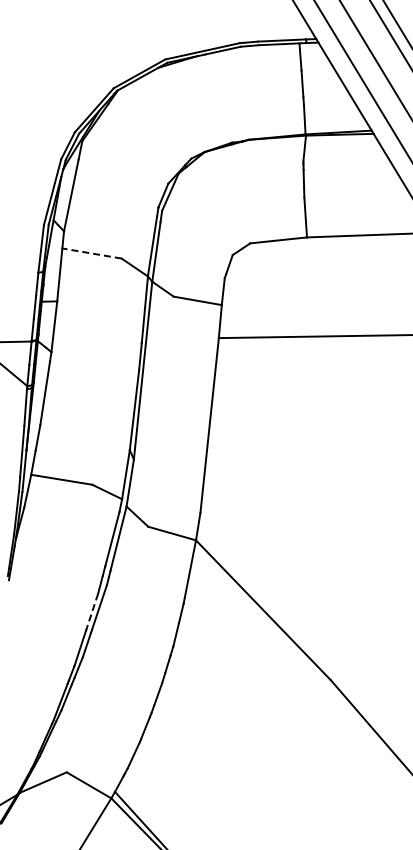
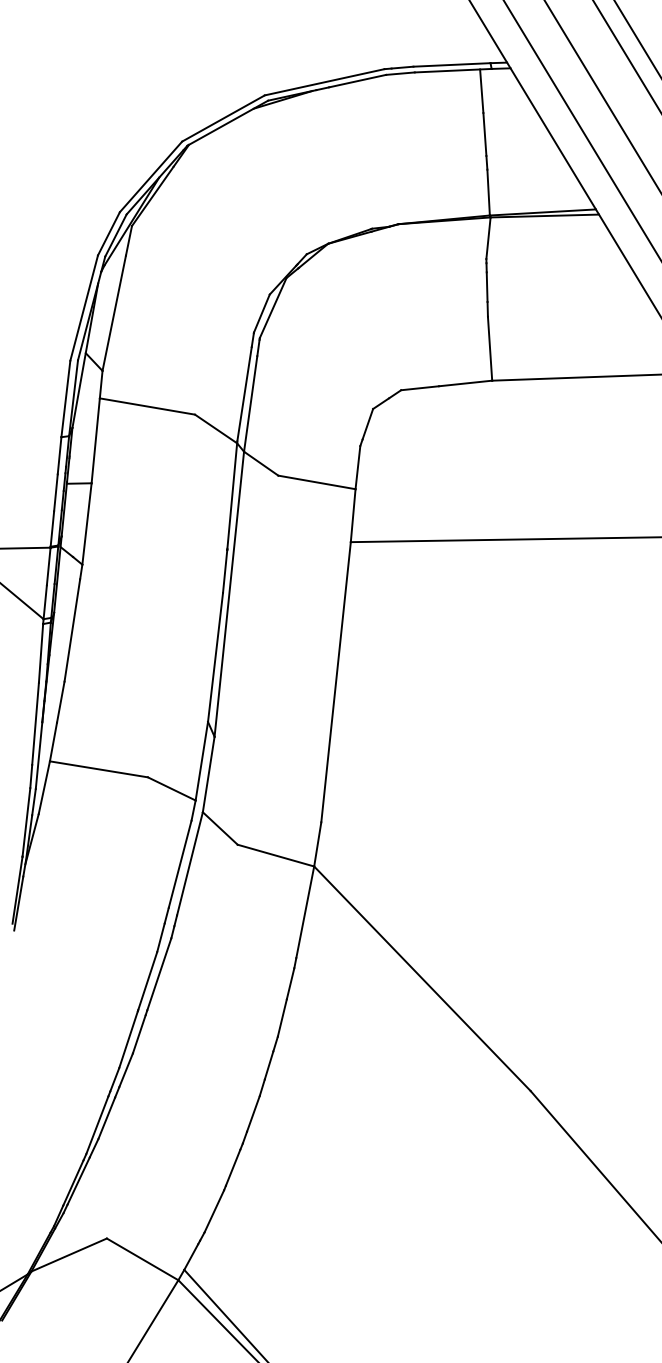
line: (91, 253) -> (146, 406), dashed -> solid
line: (92, 612) -> (148, 982), dashed -> solid

